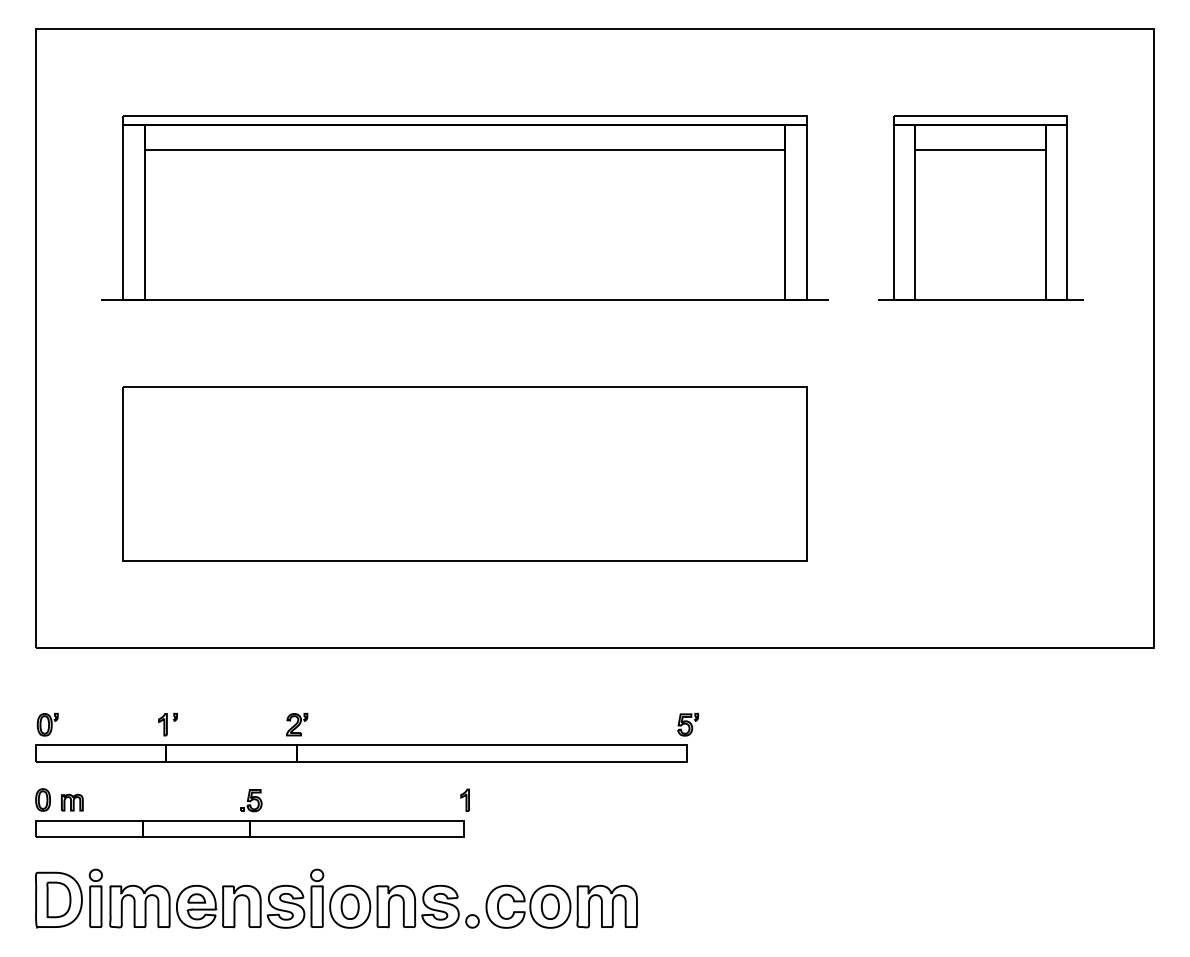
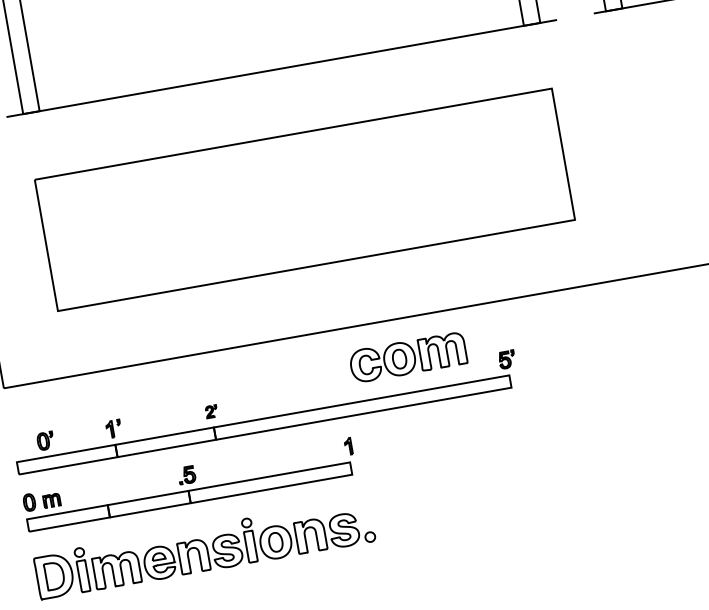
part: (47, 724) -> (45, 440), moved
part: (297, 724) -> (211, 411), size x0.7
part: (561, 906) -> (408, 357), moved

